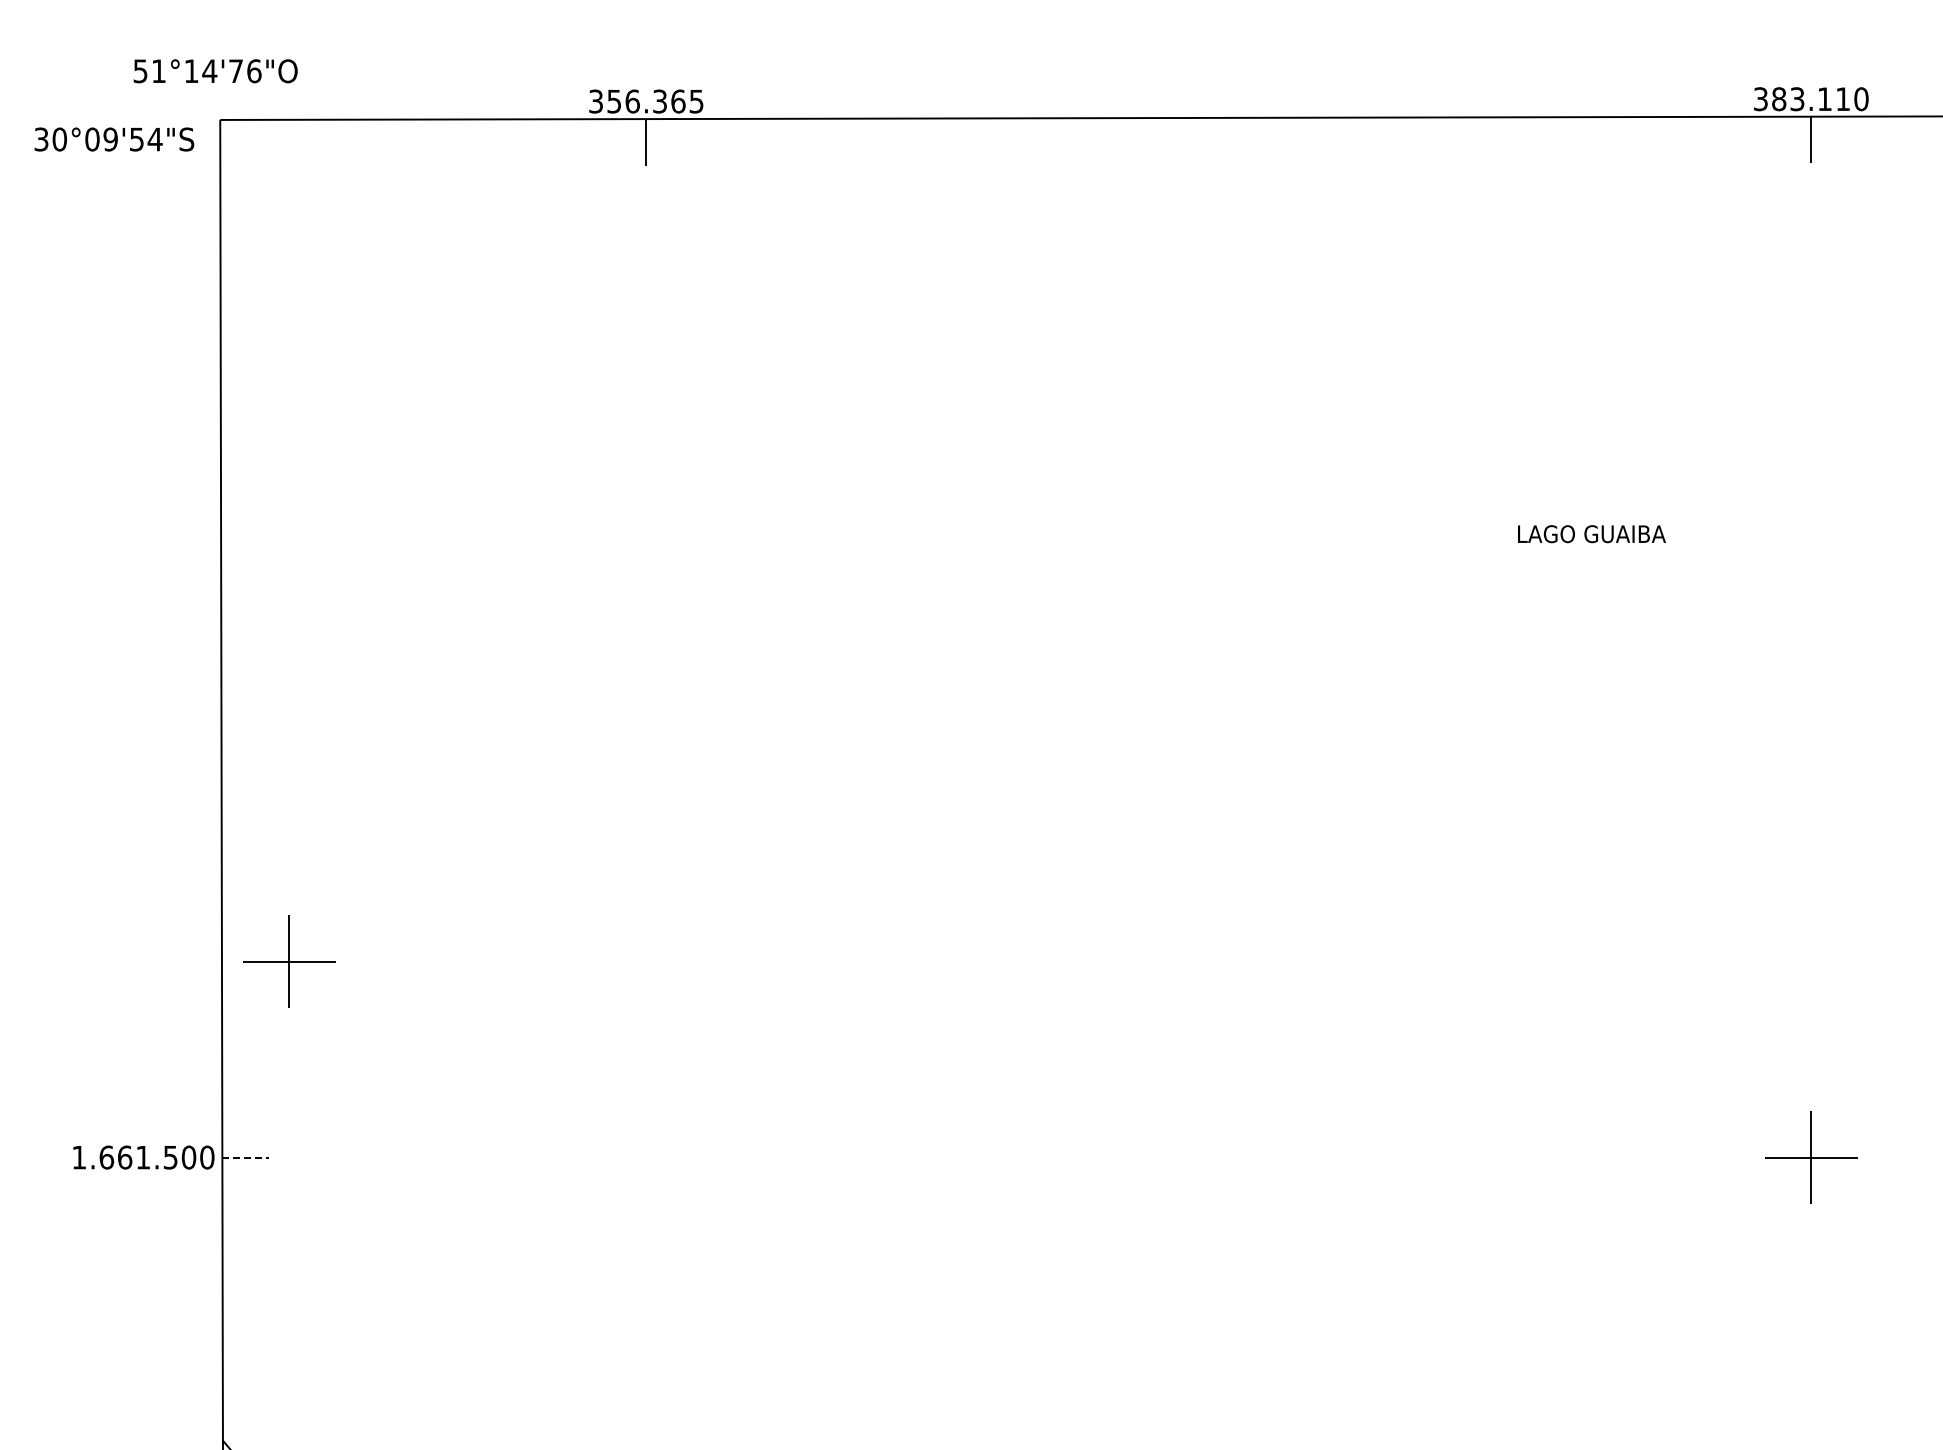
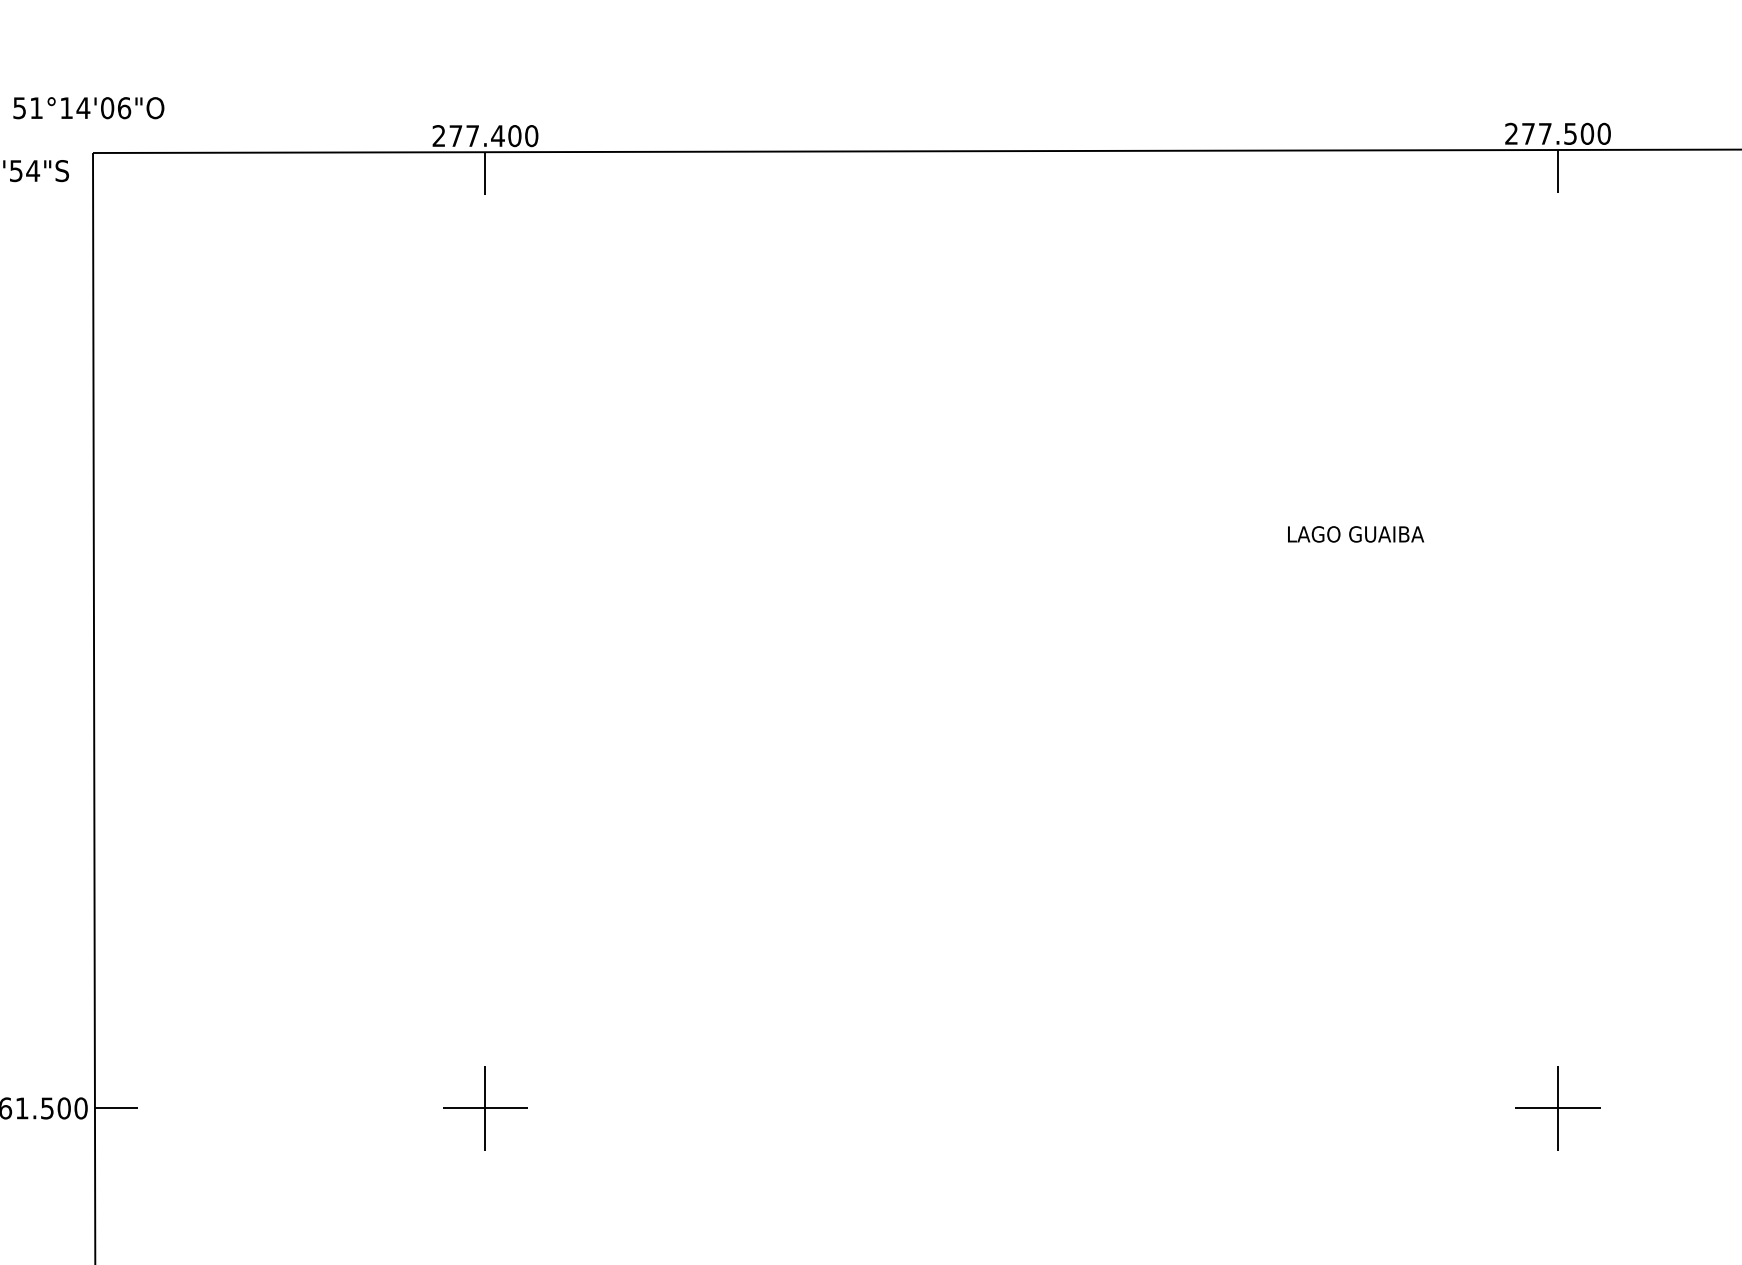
text: (235, 71) -> (107, 108), 51°14'76"O -> 51°14'06"O
text: (1802, 99) -> (1549, 134), 383.110 -> 277.500
text: (646, 101) -> (485, 136), 356.365 -> 277.400
part: (289, 961) -> (485, 1108), moved
line: (246, 1157) -> (117, 1108), dashed -> solid

